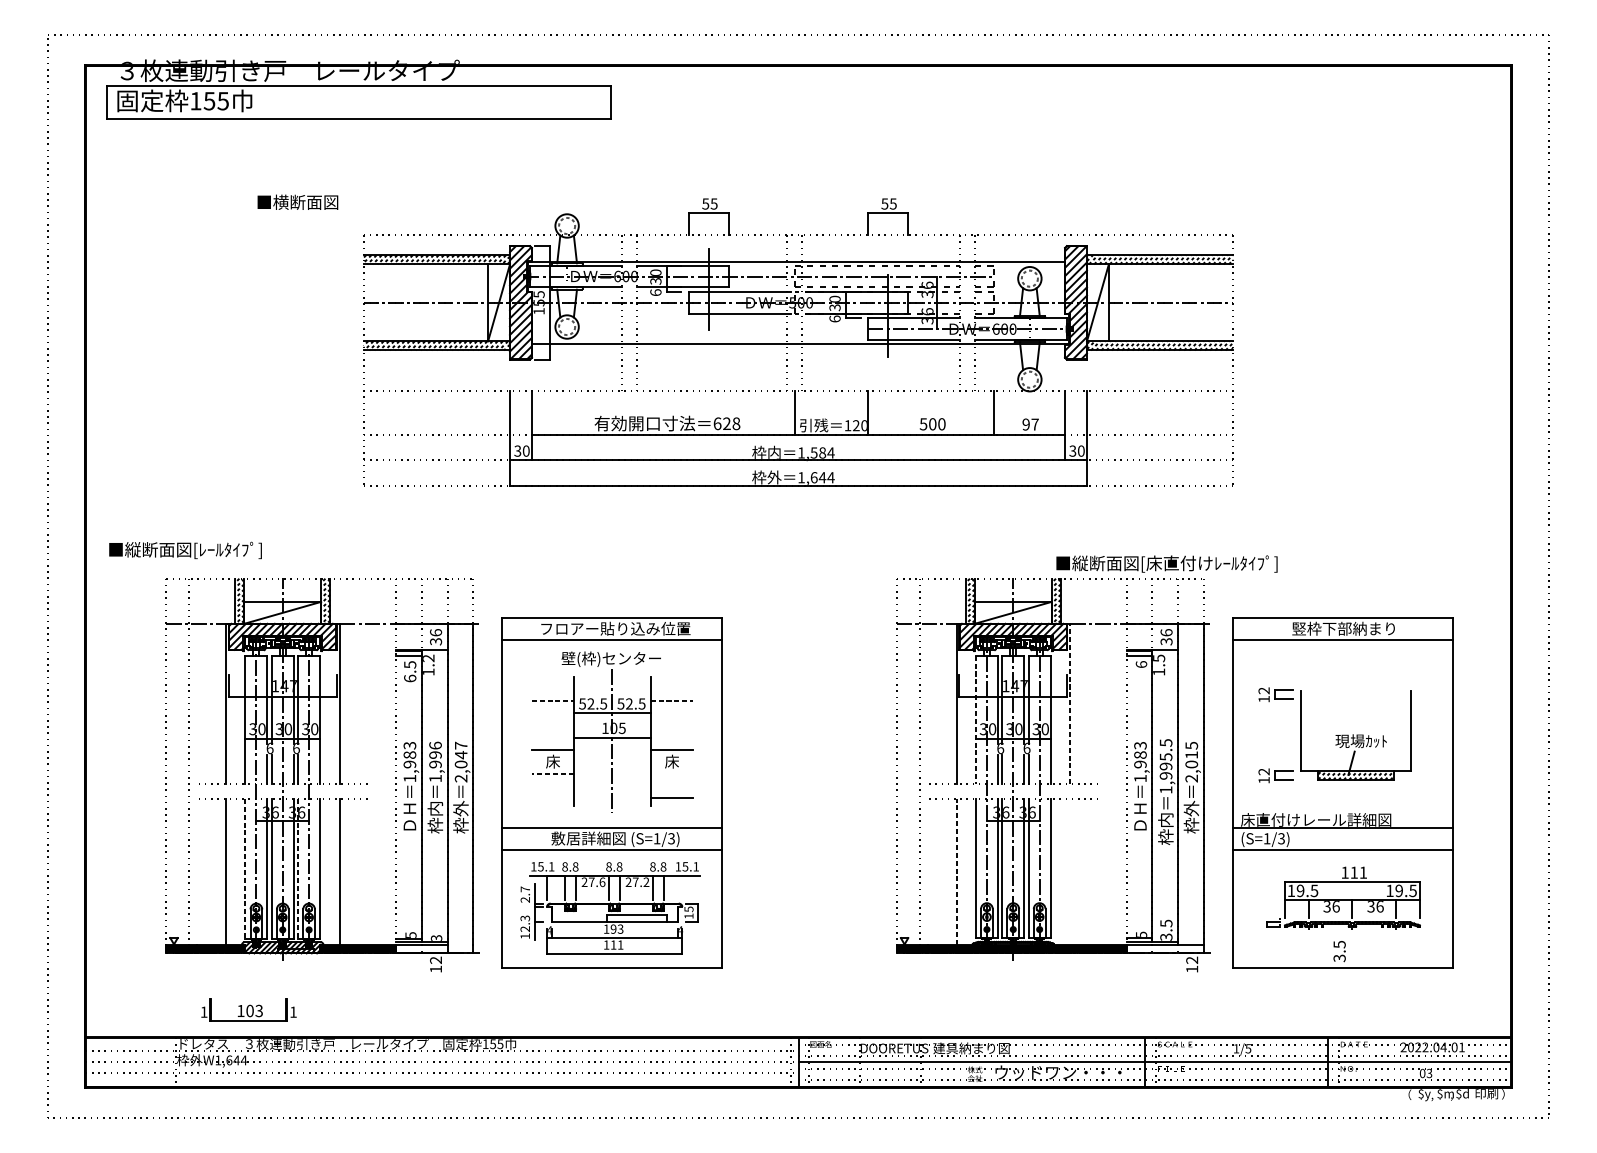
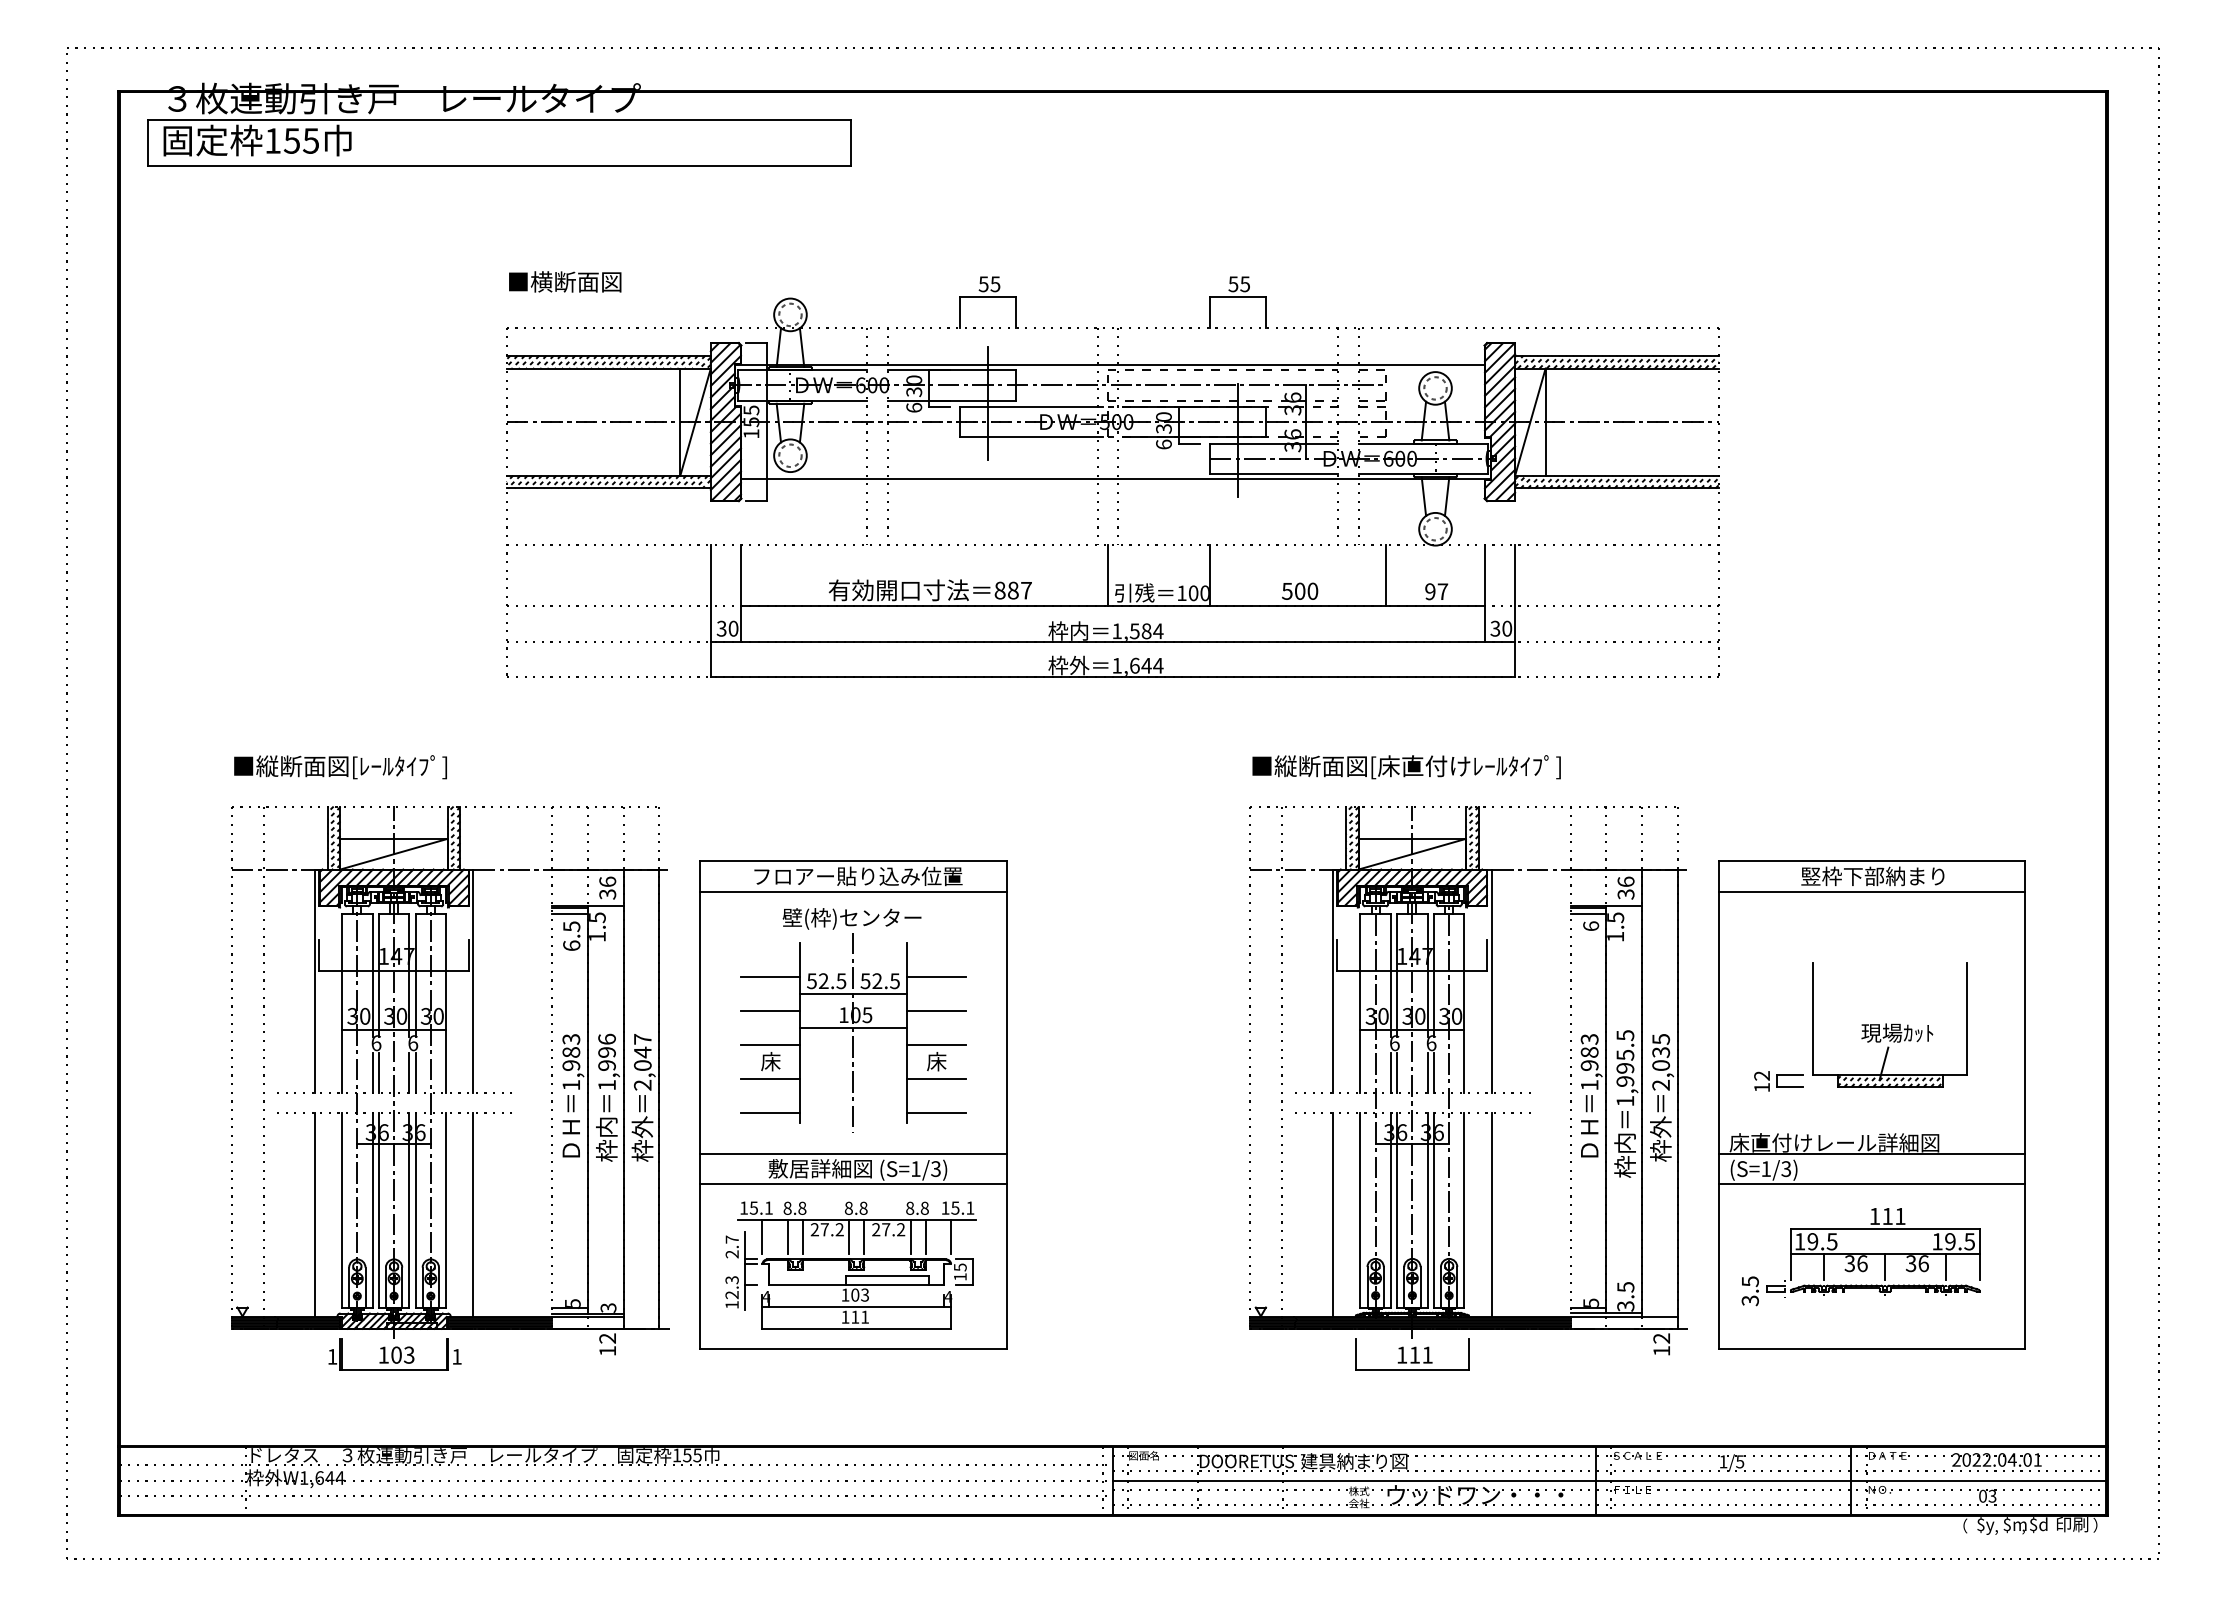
text: (298, 202) -> (565, 281), moved
text: (726, 423) -> (1012, 590), 628 -> 887
text: (856, 425) -> (1193, 593), 120 -> 100
text: (185, 550) -> (340, 767), moved
text: (1166, 564) -> (1406, 767), moved
text: (428, 658) -> (597, 917), 1.2 -> 1.5
part: (1275, 694) -> (1778, 968), removed
line: (552, 700) -> (770, 976), dashed -> solid
line: (671, 700) -> (936, 976), dashed -> solid
line: (1070, 704) -> (1491, 981), dashed -> solid
line: (976, 719) -> (1360, 1003), dashed -> solid
line: (552, 725) -> (770, 1010), added
line: (671, 725) -> (935, 1010), added
text: (1191, 755) -> (1661, 1052), 2,015 -> 2,035
line: (552, 773) -> (769, 1078), dashed -> solid
line: (671, 773) -> (935, 1078), added
line: (552, 798) -> (770, 1112), added
line: (245, 869) -> (342, 1211), dashed -> solid
line: (298, 869) -> (415, 1211), dashed -> solid
line: (1070, 871) -> (1491, 1214), added
line: (956, 872) -> (1333, 1215), dashed -> solid
text: (602, 882) -> (839, 1229), 27.6 -> 27.2
line: (682, 887) -> (951, 1237), added
text: (613, 928) -> (855, 1294), 193 -> 103
text: (1339, 951) -> (1749, 1291), moved
part: (1013, 971) -> (1412, 1354), added
part: (248, 1010) -> (394, 1354), moved

